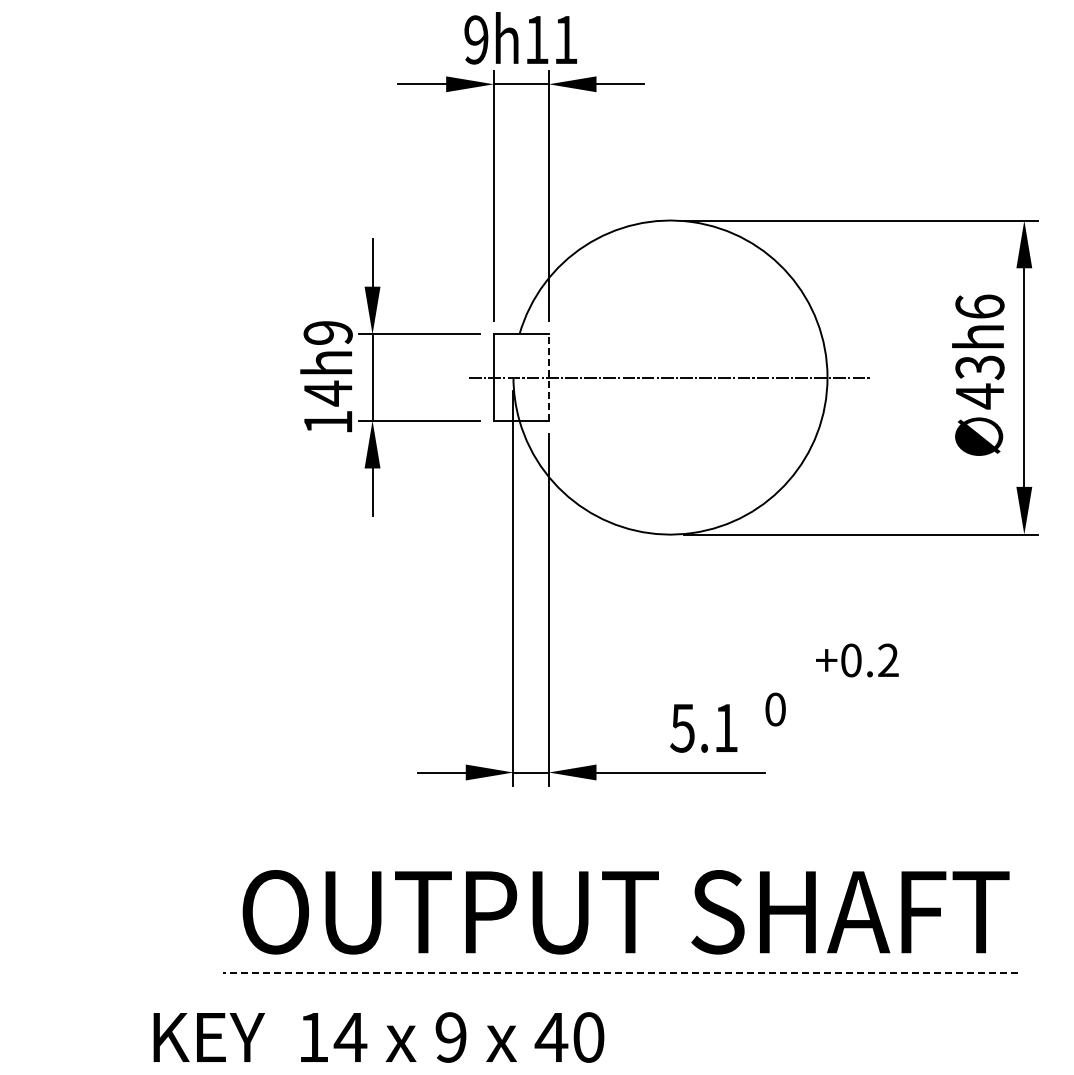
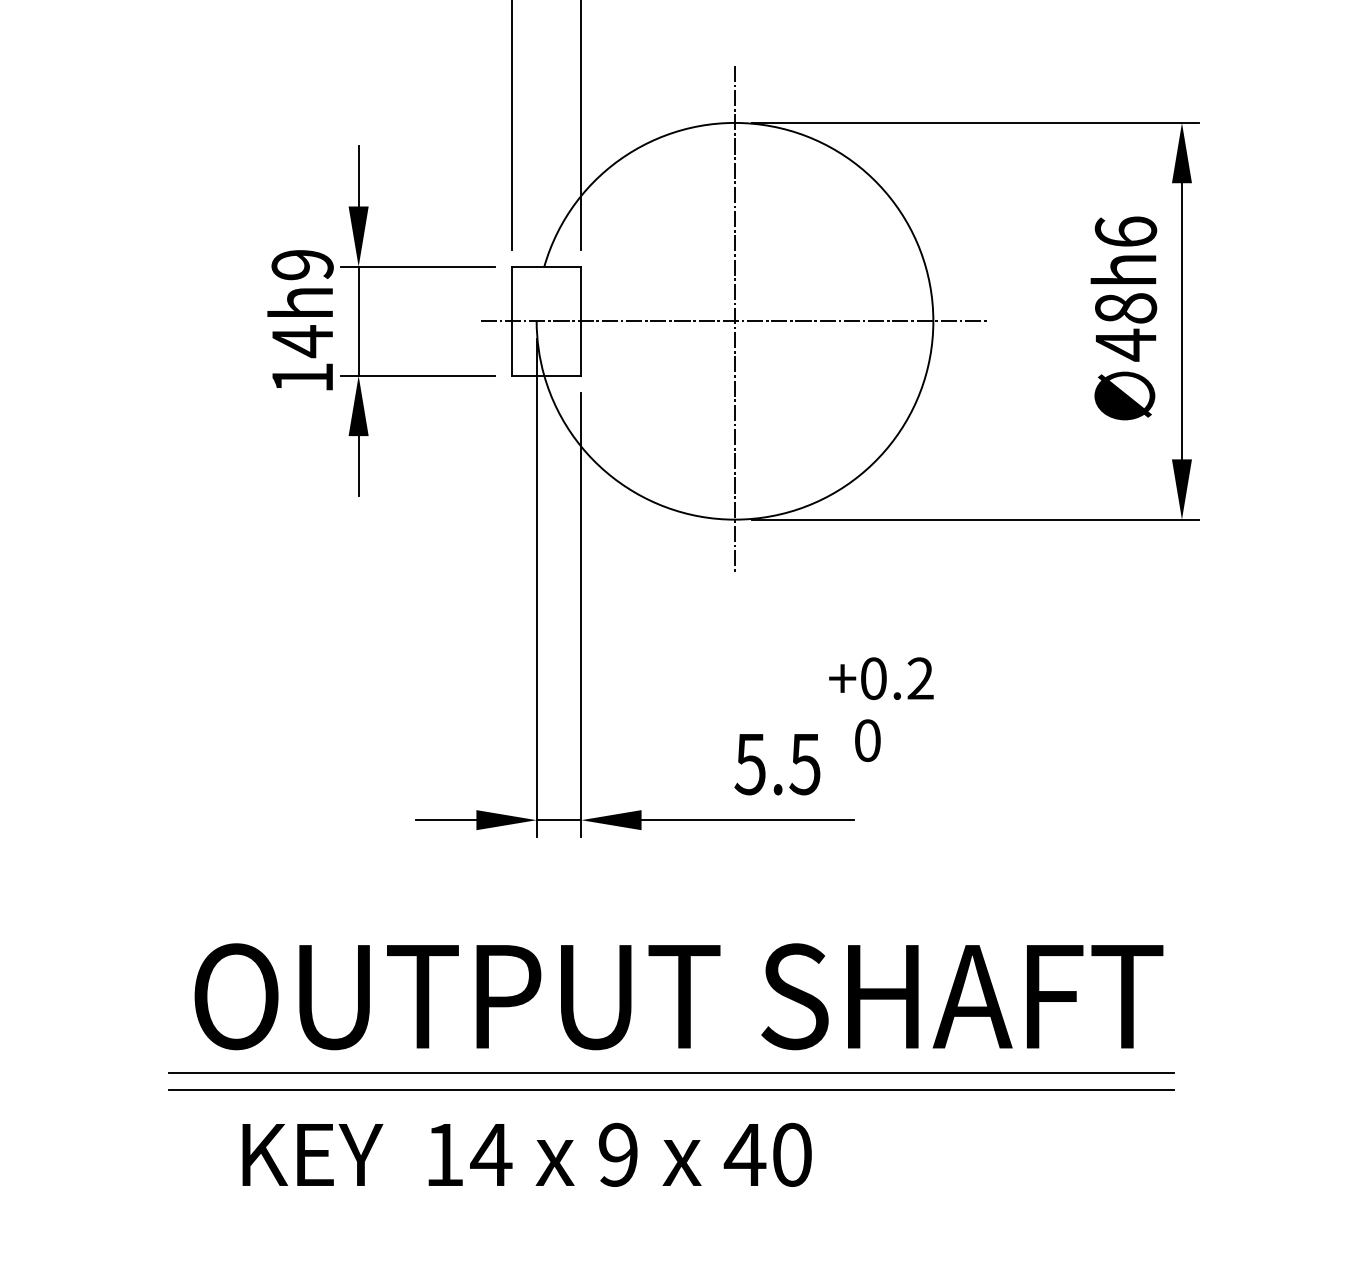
text: (979, 367) -> (1125, 308), 43h6 -> 48h6
line: (670, 376) -> (735, 319), added
line: (548, 377) -> (580, 321), dashed -> solid
text: (857, 660) -> (881, 678), moved
text: (725, 728) -> (804, 764), 5.1 -> 5.5
line: (619, 972) -> (670, 1072), dashed -> solid
line: (619, 986) -> (670, 1090), added
text: (378, 1037) -> (526, 1154), moved

